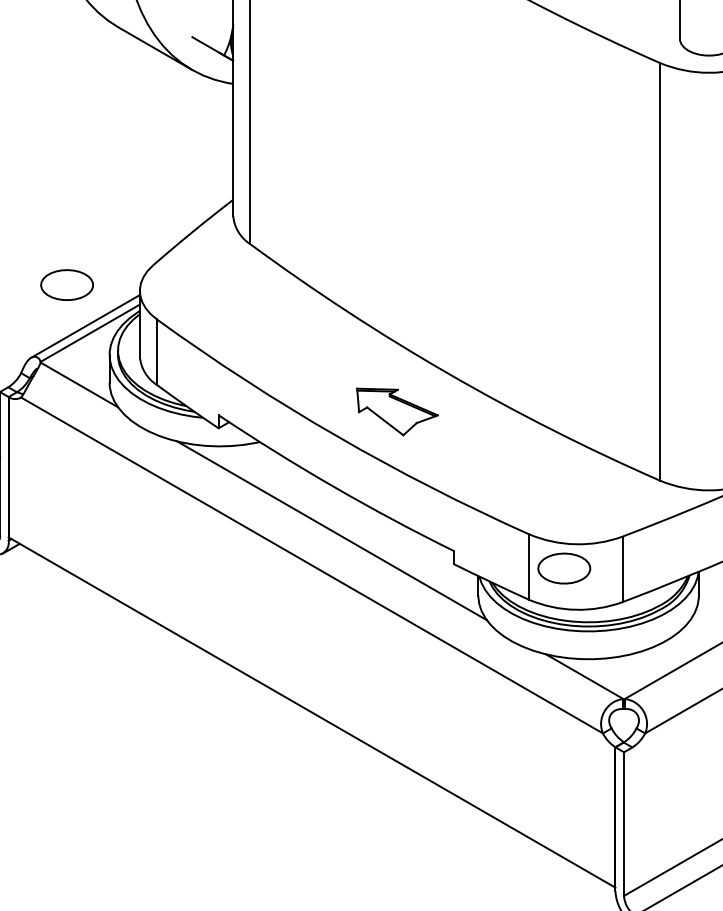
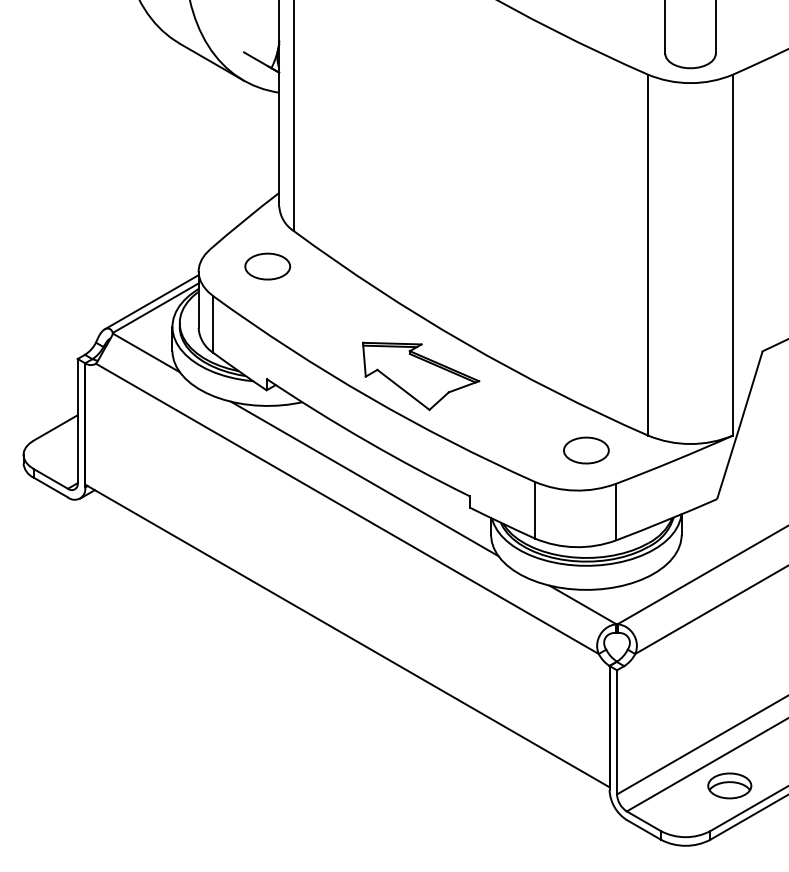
part: (66, 285) -> (267, 266), moved
part: (397, 411) -> (421, 375), size x1.67
part: (564, 568) -> (586, 450), moved

